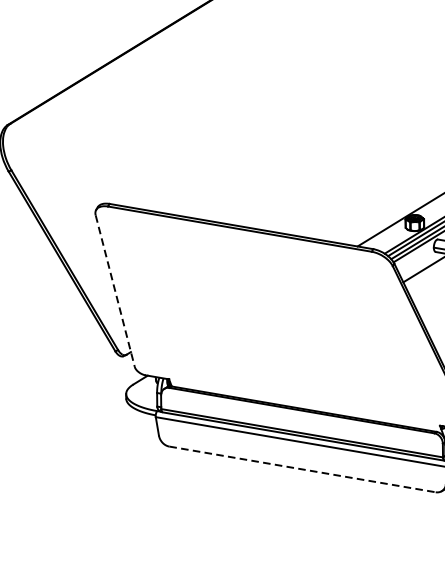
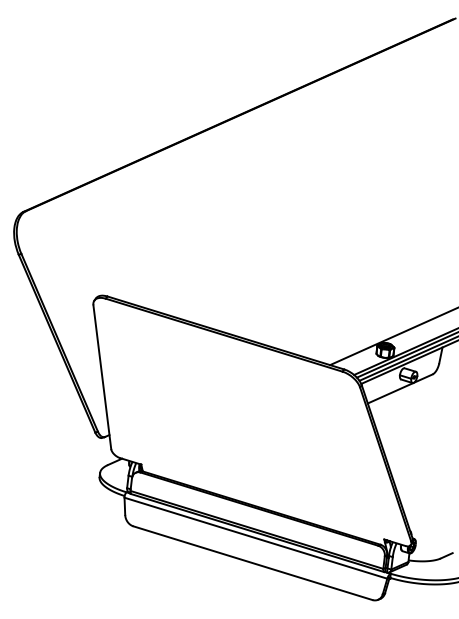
line: (115, 291) -> (102, 377), dashed -> solid
line: (303, 469) -> (253, 563), dashed -> solid

